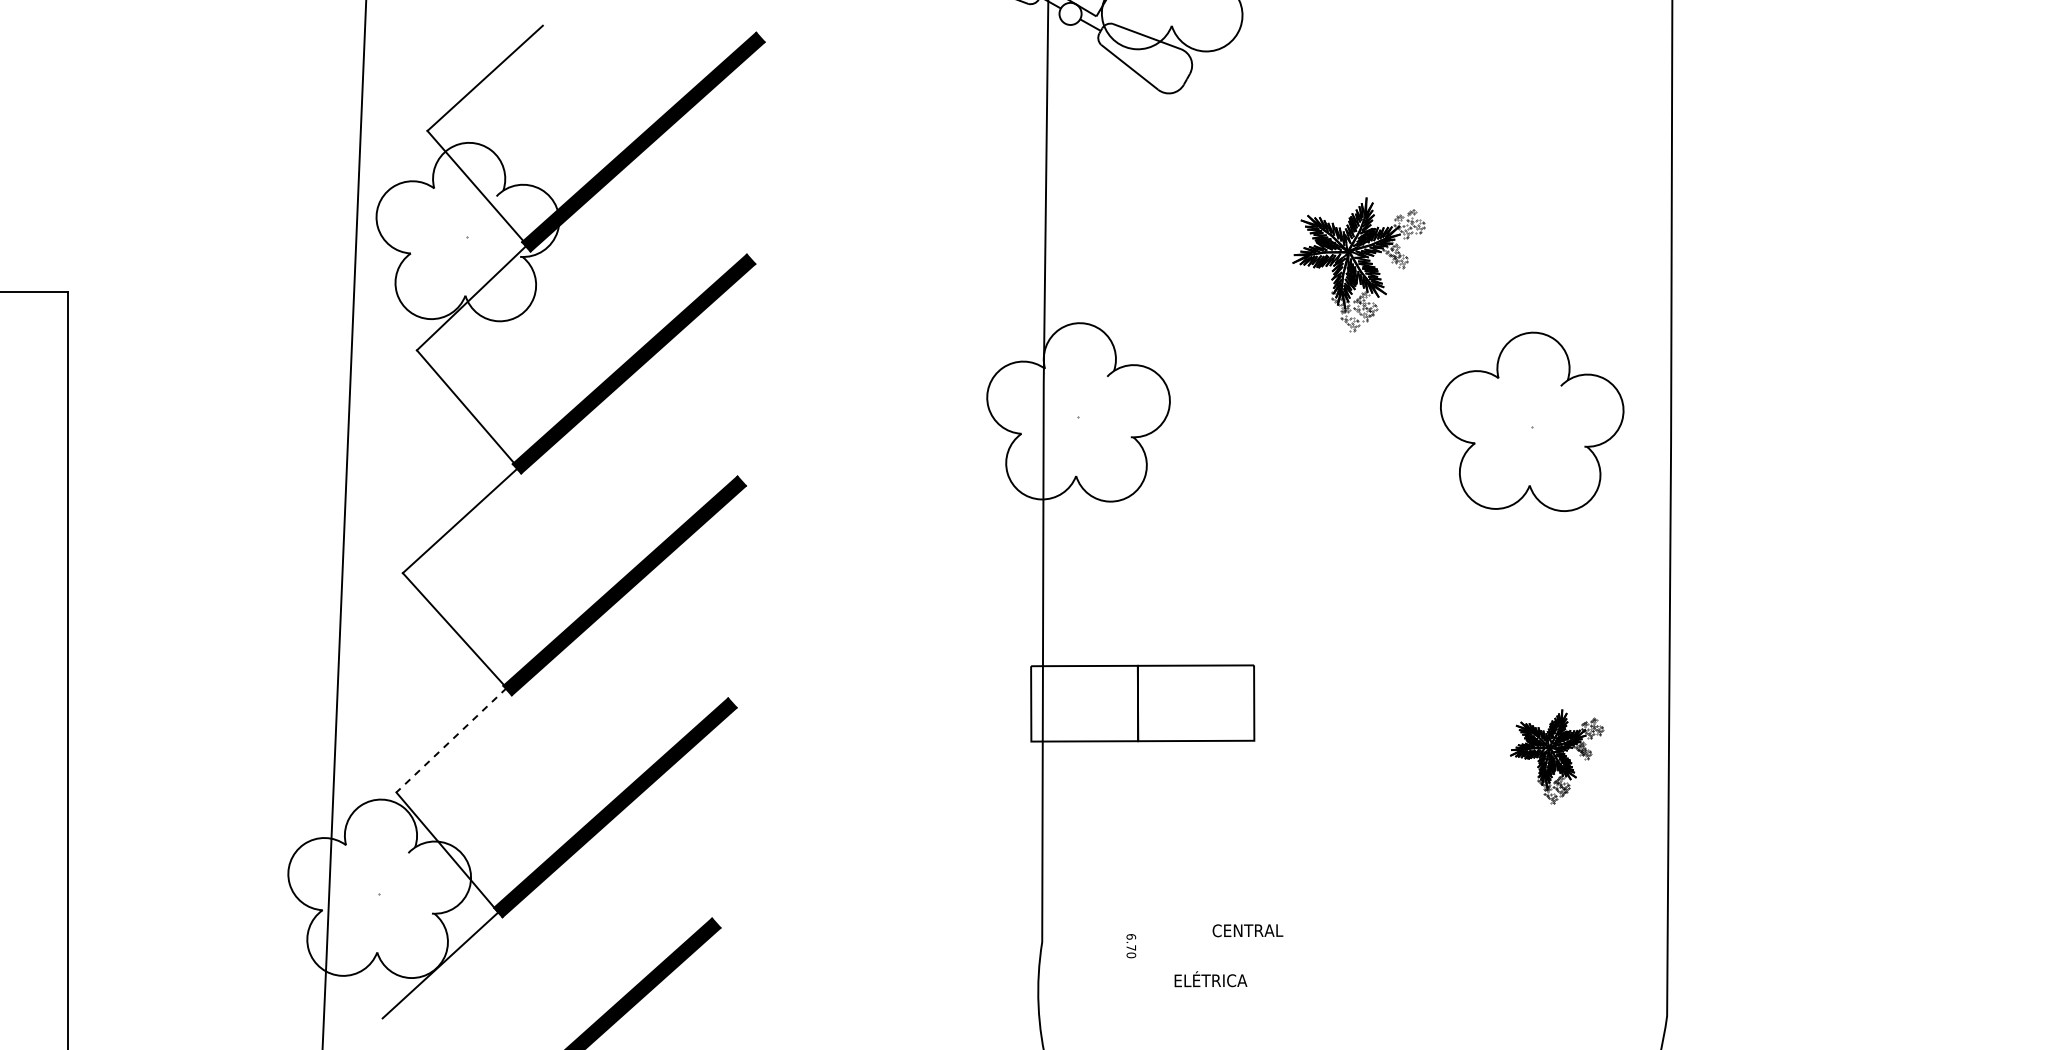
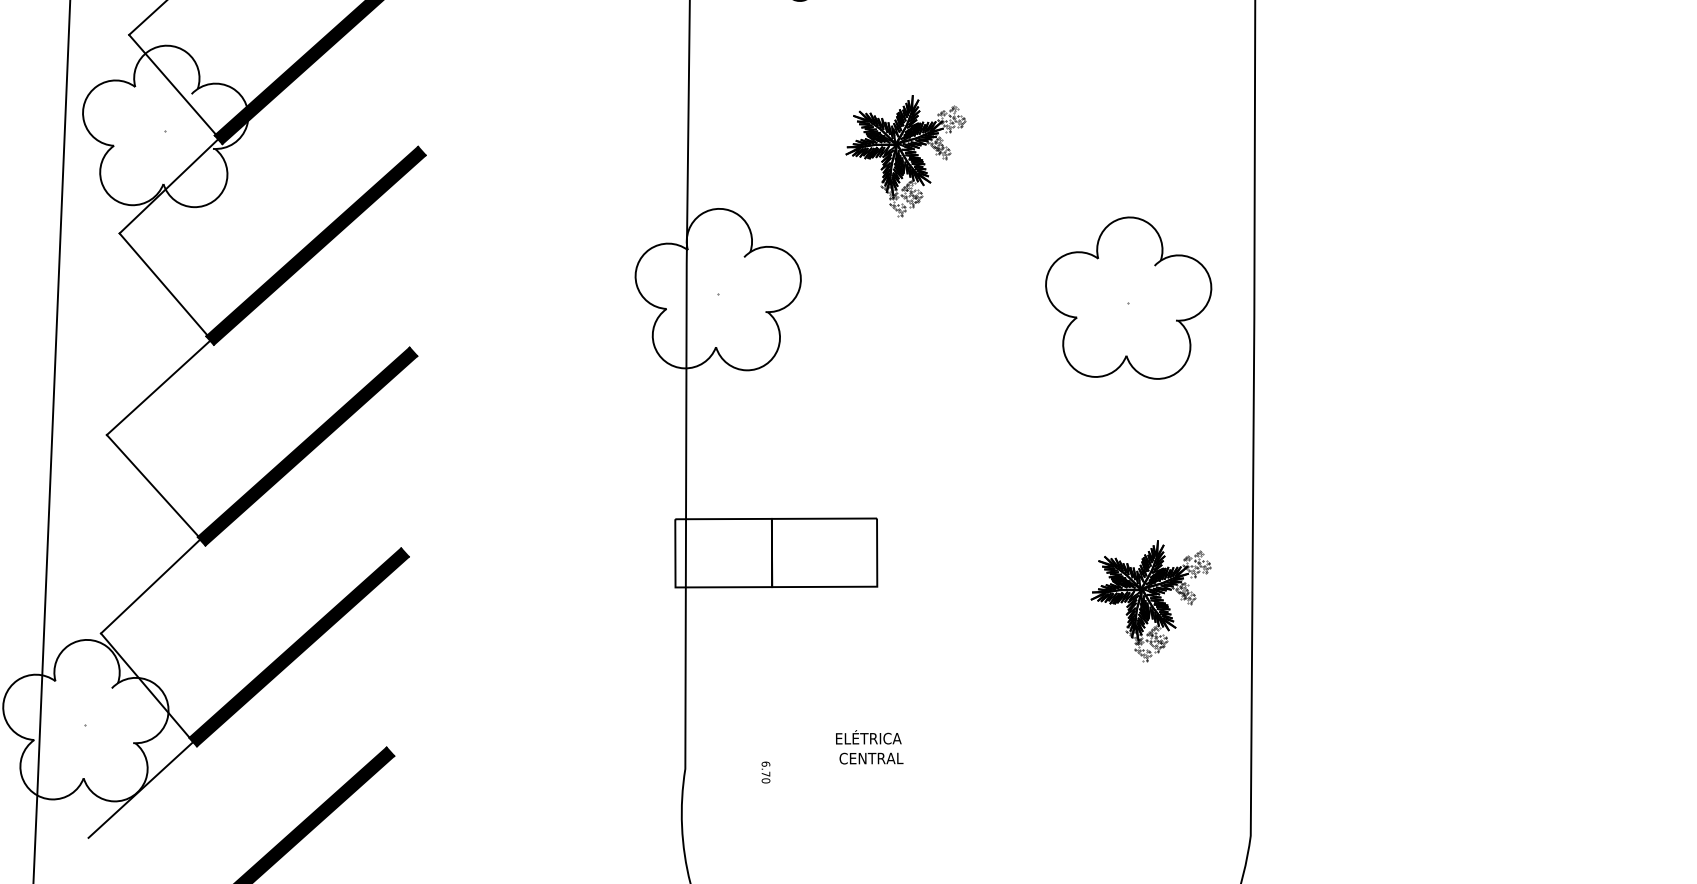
part: (1358, 264) -> (905, 155), moved
line: (451, 740) -> (150, 586), dashed -> solid
part: (1556, 756) -> (1150, 600), size x1.43
text: (1210, 979) -> (868, 737), moved

